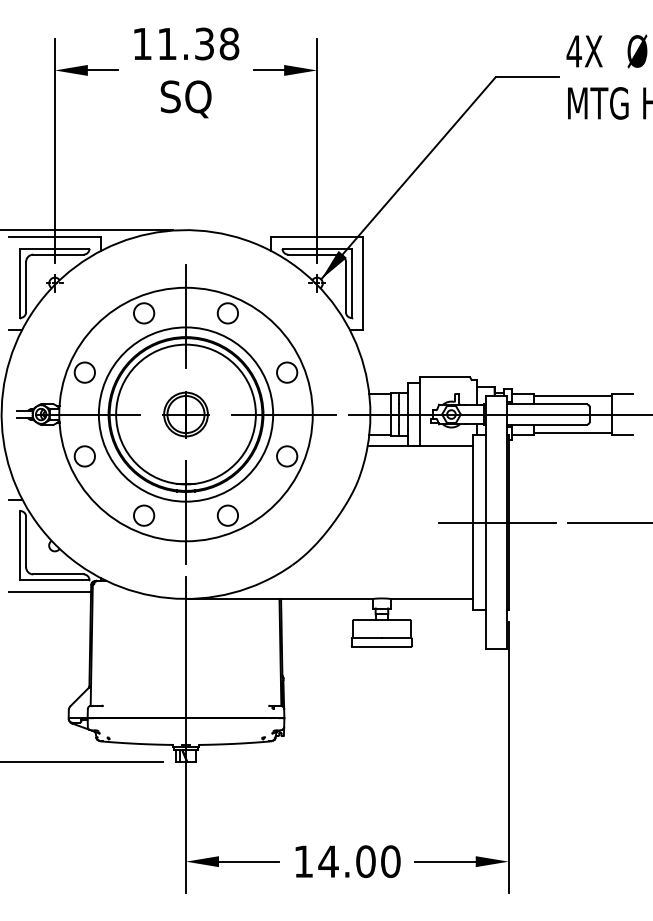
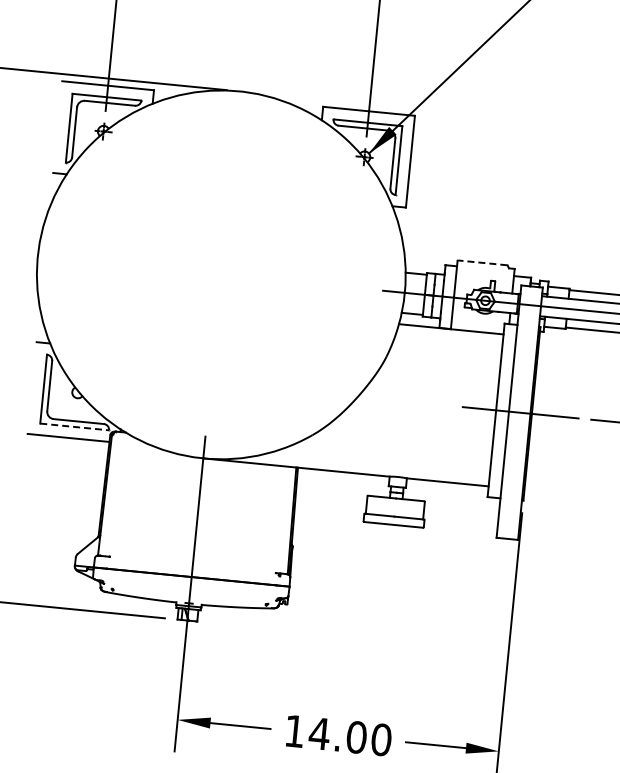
line: (445, 377) -> (483, 263), solid -> dashed
part: (176, 414) -> (211, 273), removed
line: (54, 580) -> (74, 427), solid -> dashed

